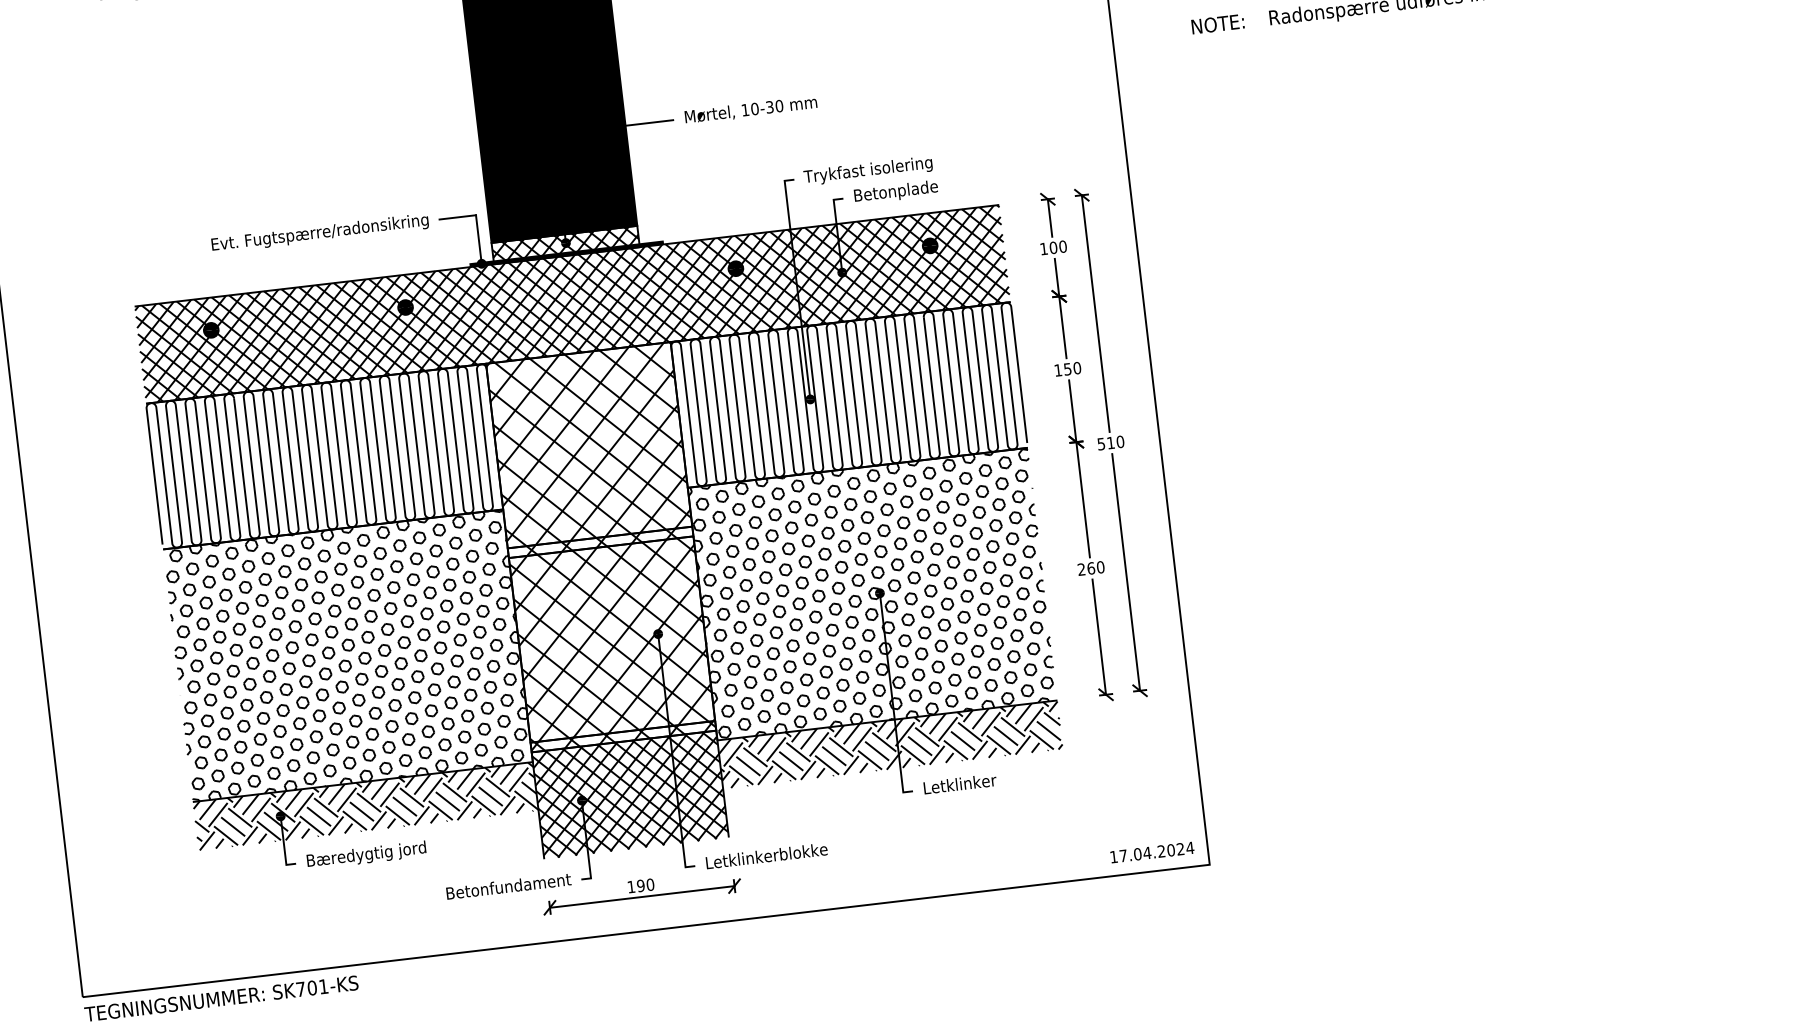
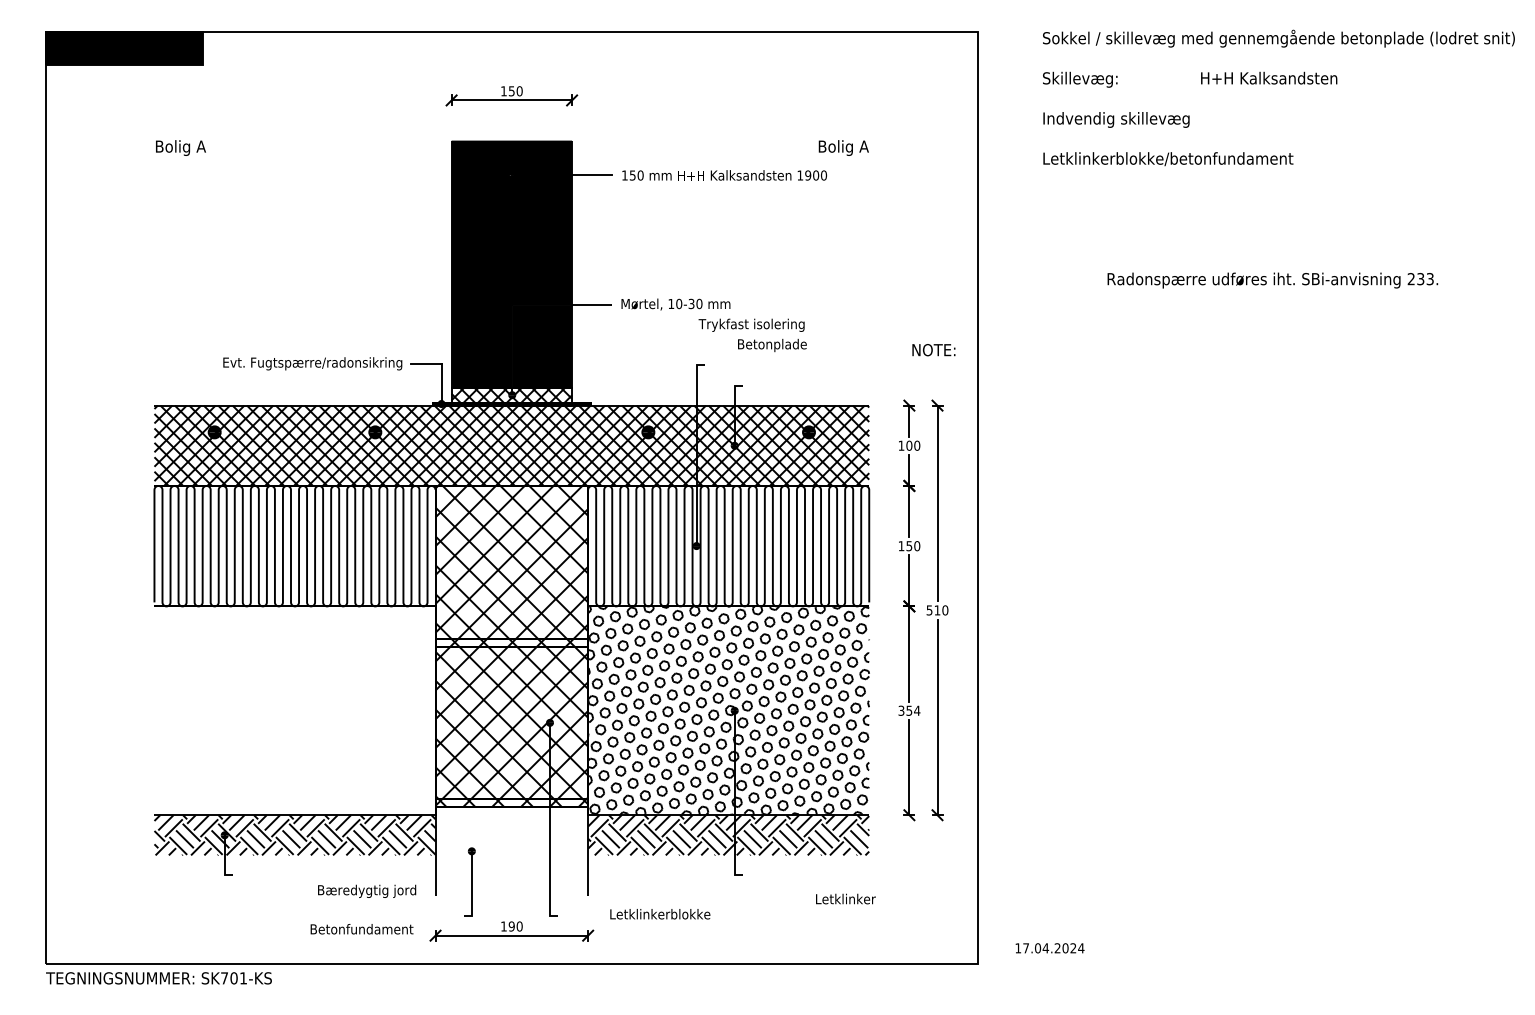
text: (1217, 24) -> (933, 350), moved
text: (870, 183) -> (752, 335), moved
text: (1091, 568) -> (909, 710), 260 -> 354
hatch: (347, 655) -> (294, 710), removed
text: (959, 783) -> (845, 898), moved
hatch: (629, 795) -> (511, 851), removed
text: (1151, 852) -> (1049, 948), moved
text: (367, 854) -> (367, 890), moved
text: (767, 856) -> (660, 914), moved
text: (508, 886) -> (361, 929), moved

